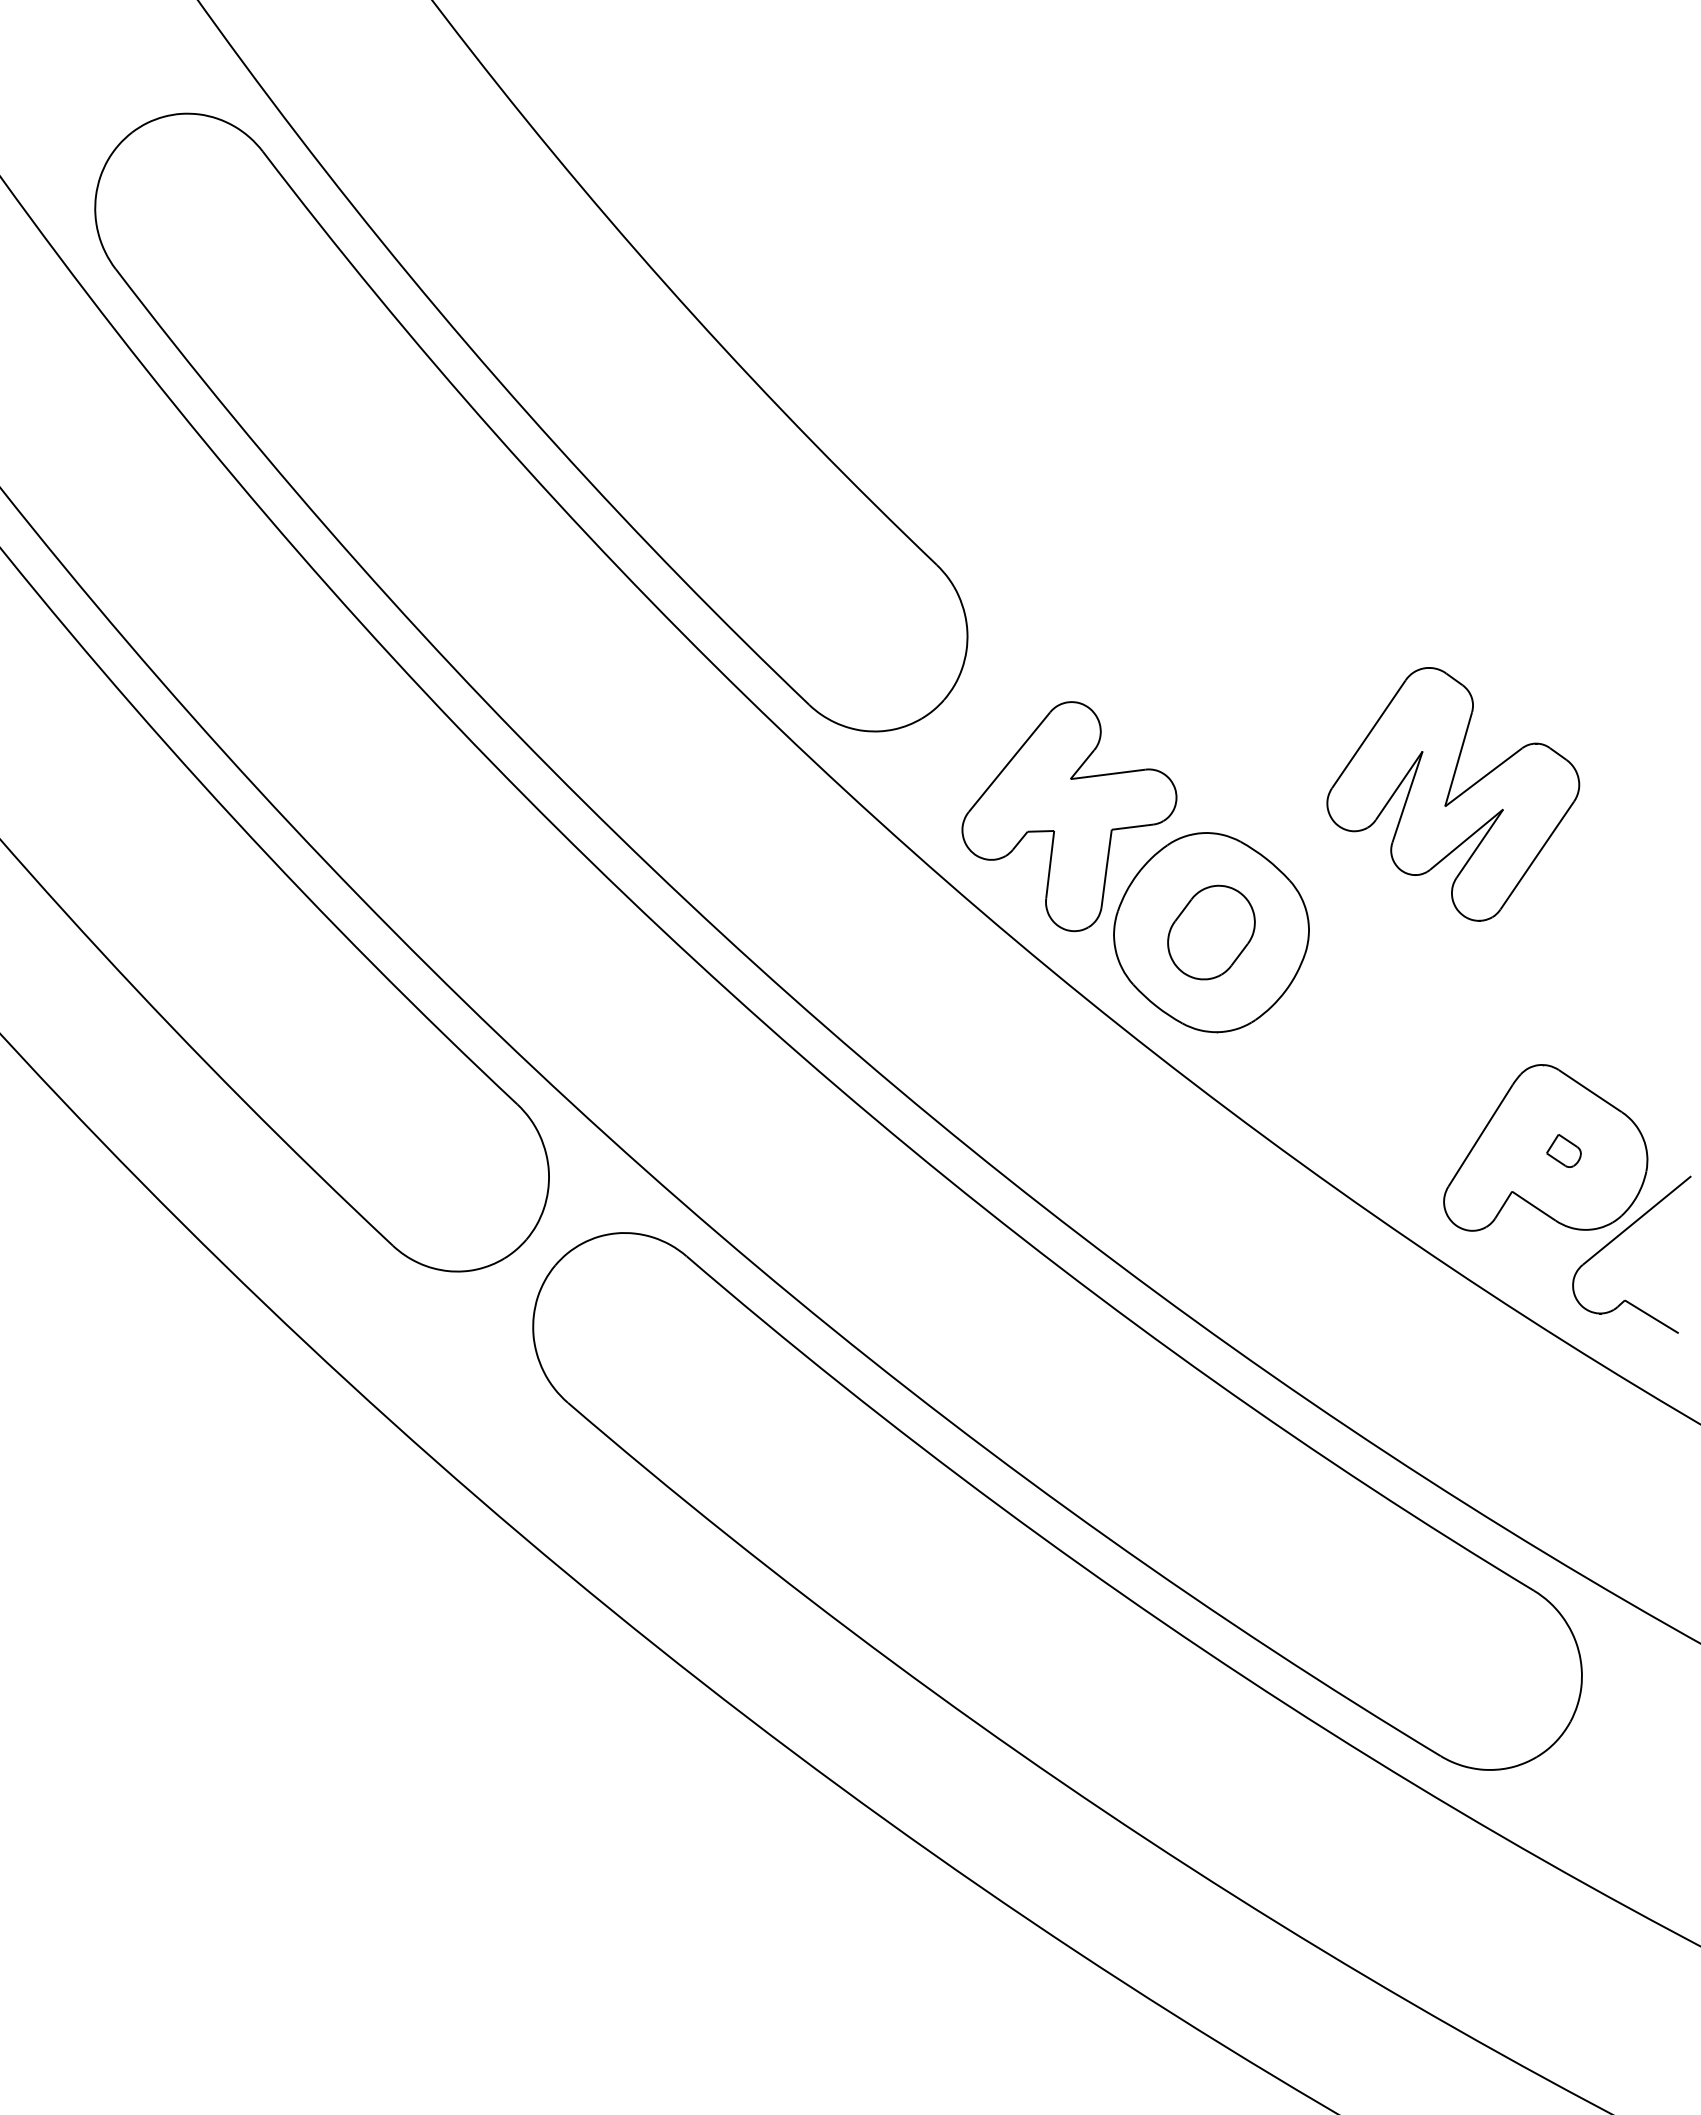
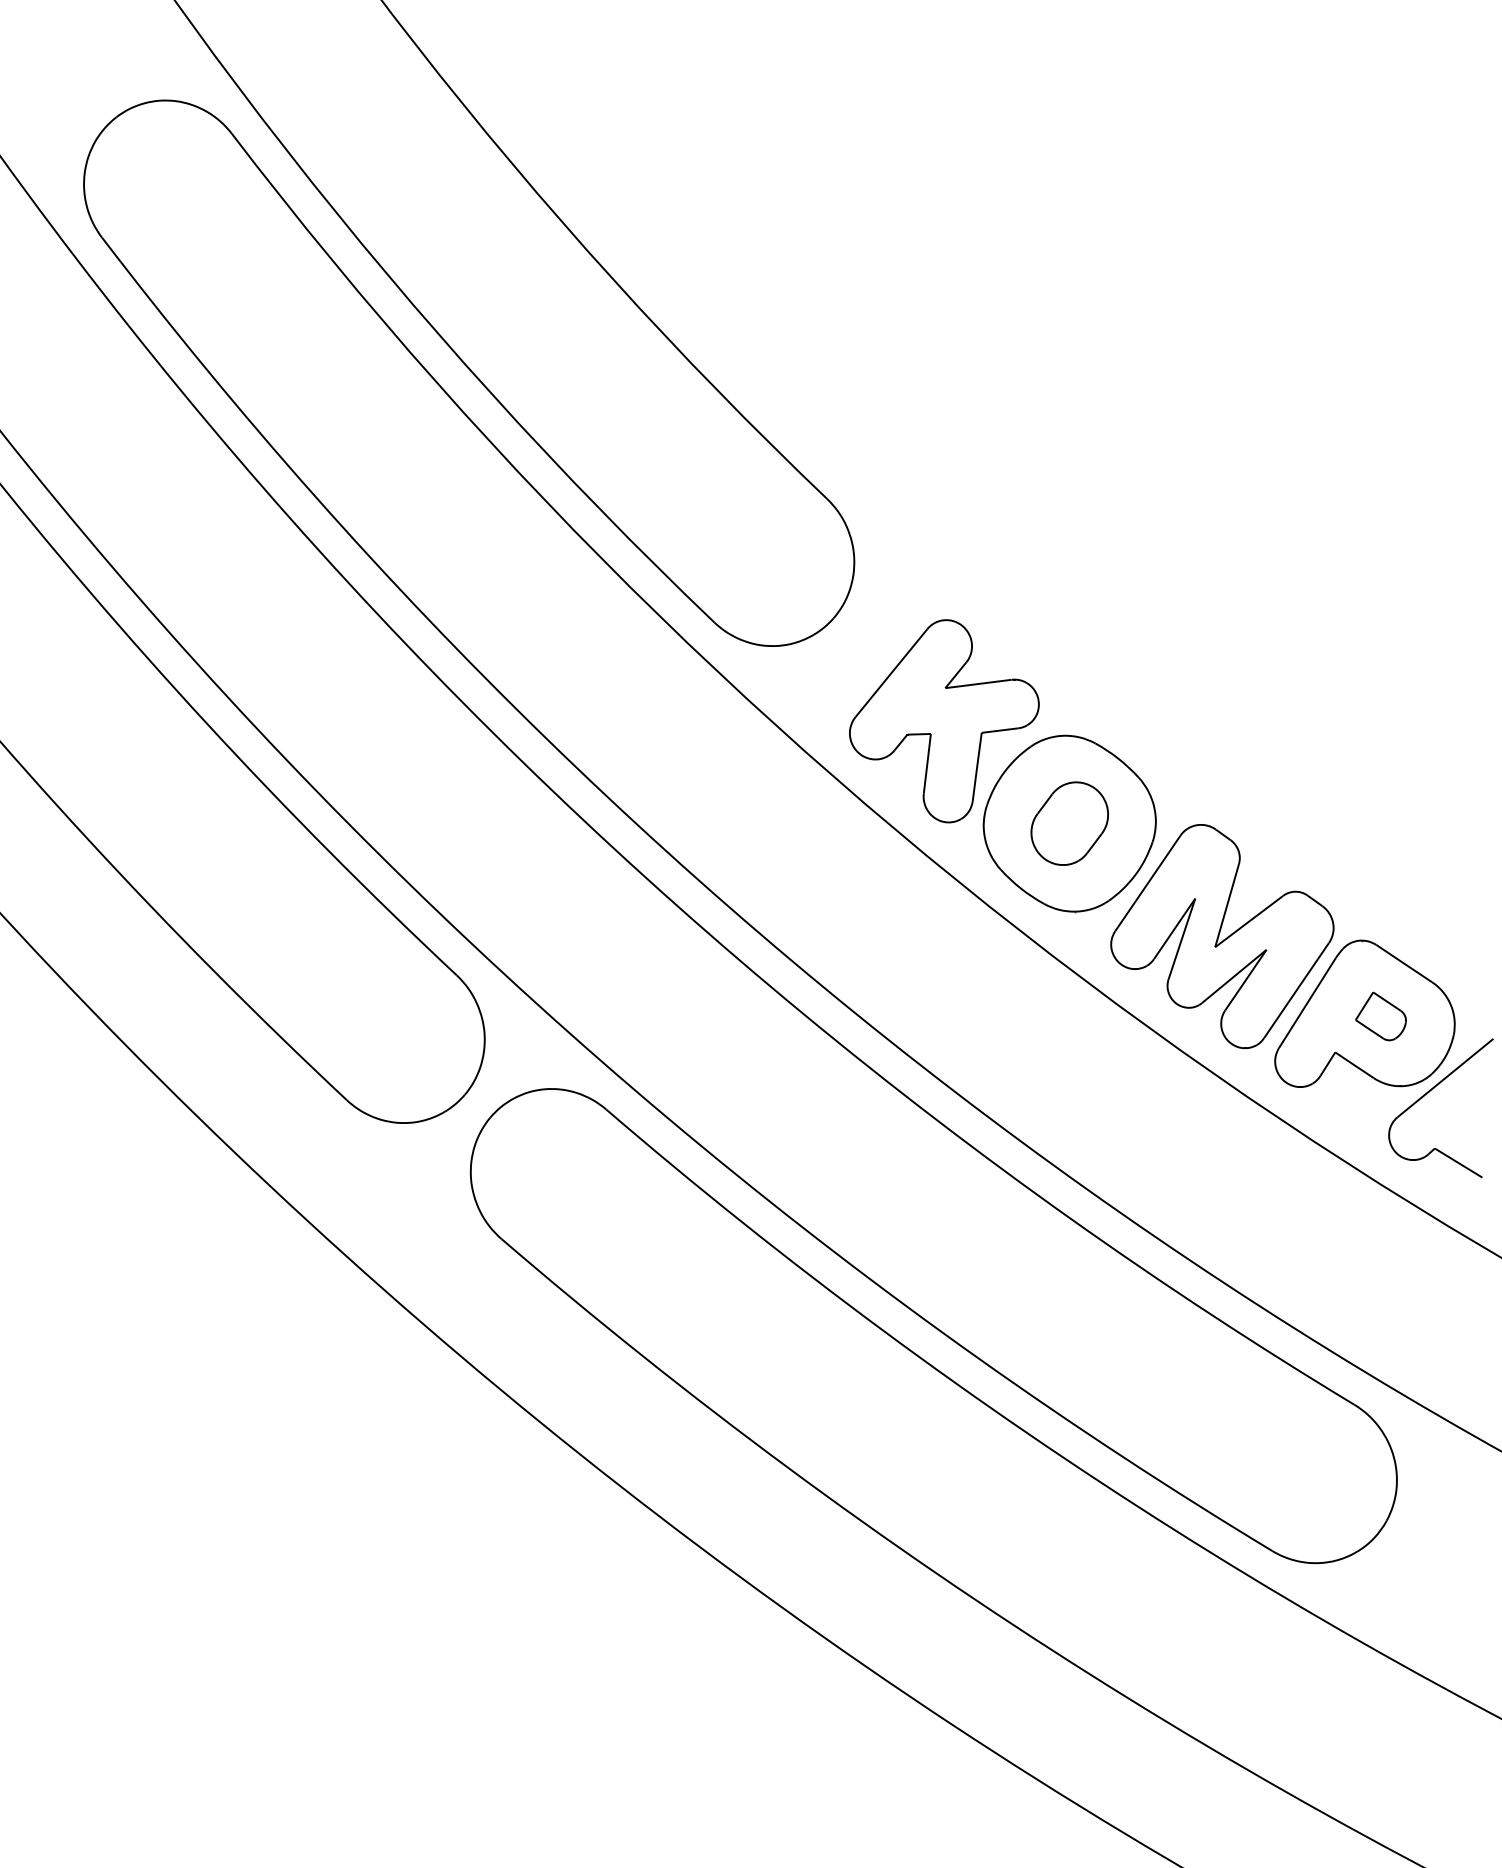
part: (1453, 794) -> (1222, 936), moved
part: (1563, 1150) -> (1380, 1016), size x1.67

